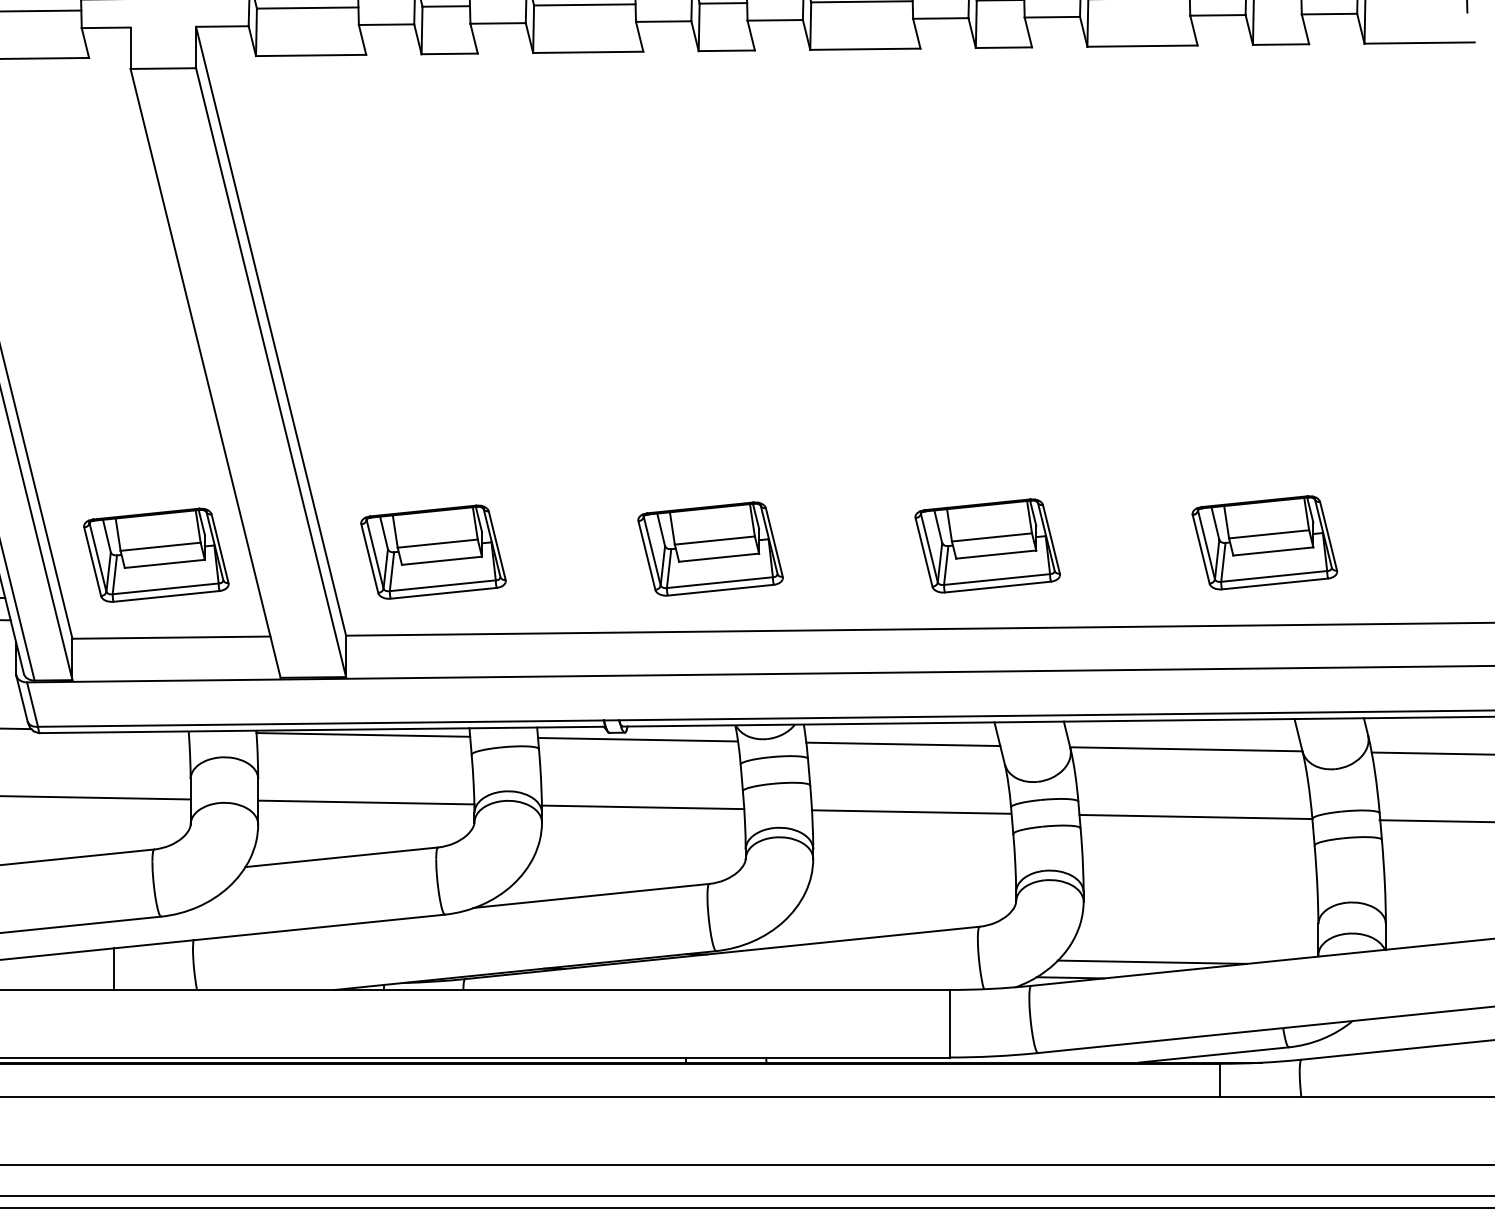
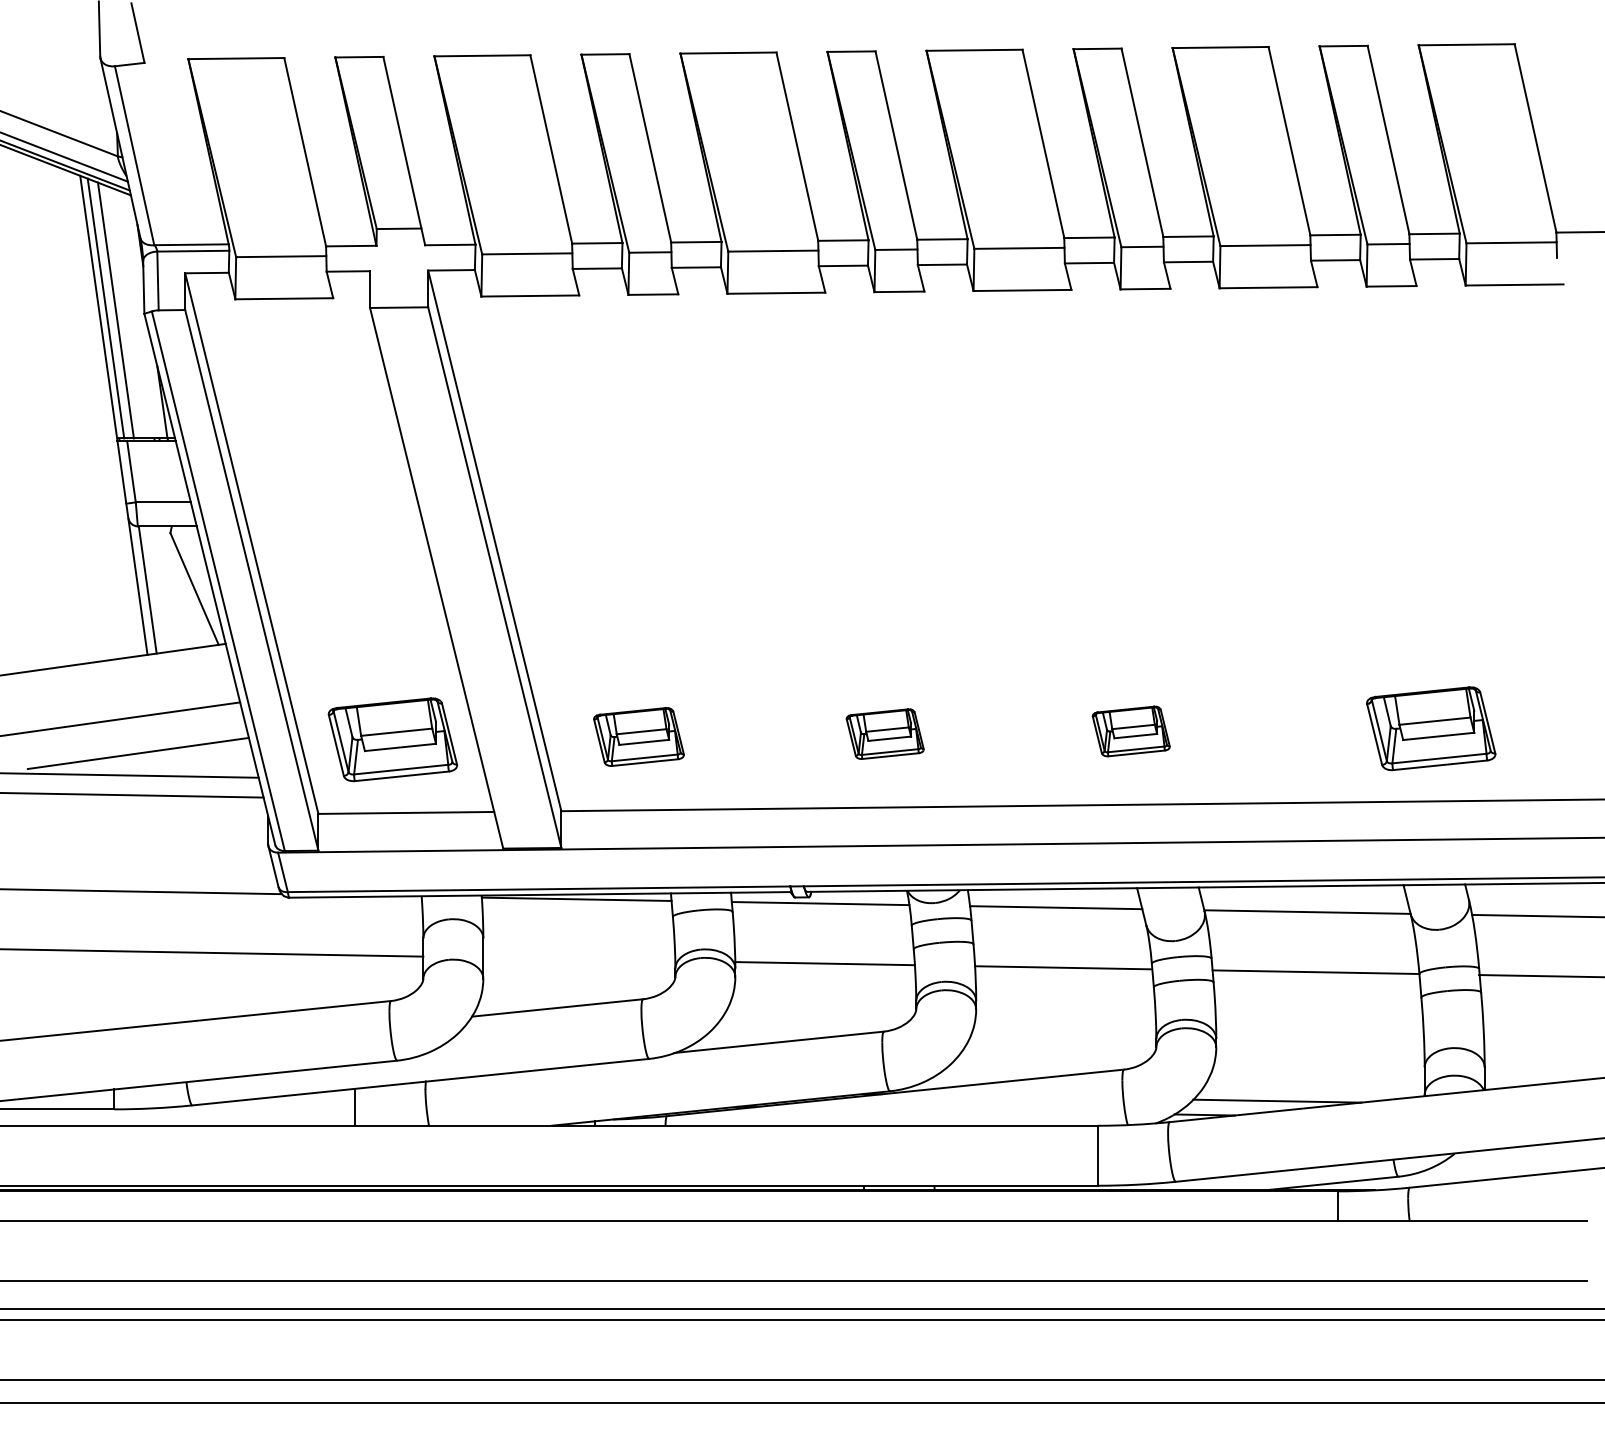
part: (1265, 542) -> (1431, 728), moved
part: (988, 545) -> (1131, 731), size x0.6
part: (711, 548) -> (885, 733), size x0.6
part: (432, 551) -> (638, 736), size x0.7
line: (366, 802) -> (579, 959), removed

